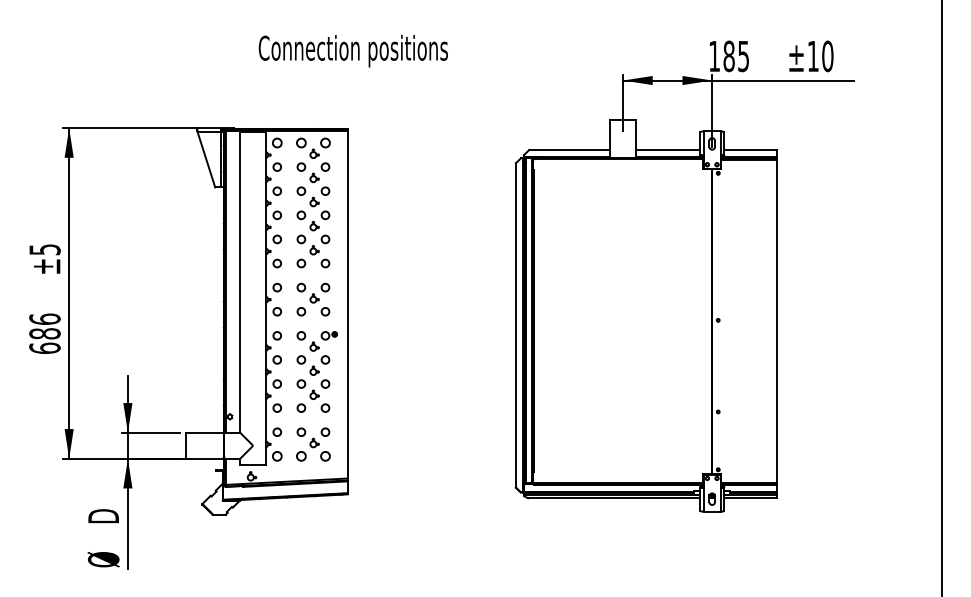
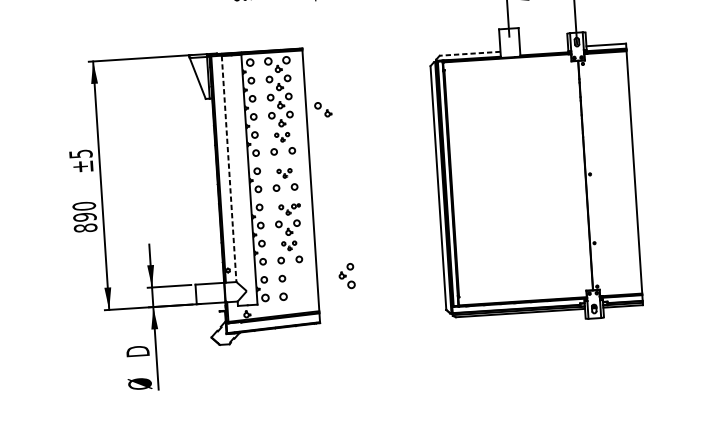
line: (569, 150) -> (470, 54), solid -> dashed
line: (668, 150) -> (544, 49), removed
part: (369, 211) -> (322, 109), added
part: (313, 244) -> (282, 137), size x0.6
line: (240, 282) -> (229, 169), solid -> dashed
part: (313, 292) -> (284, 173), size x0.6
text: (44, 333) -> (84, 216), 686 -> 890
part: (316, 341) -> (289, 209), size x0.7
part: (313, 389) -> (289, 245), size x0.6
part: (319, 444) -> (346, 276), moved

